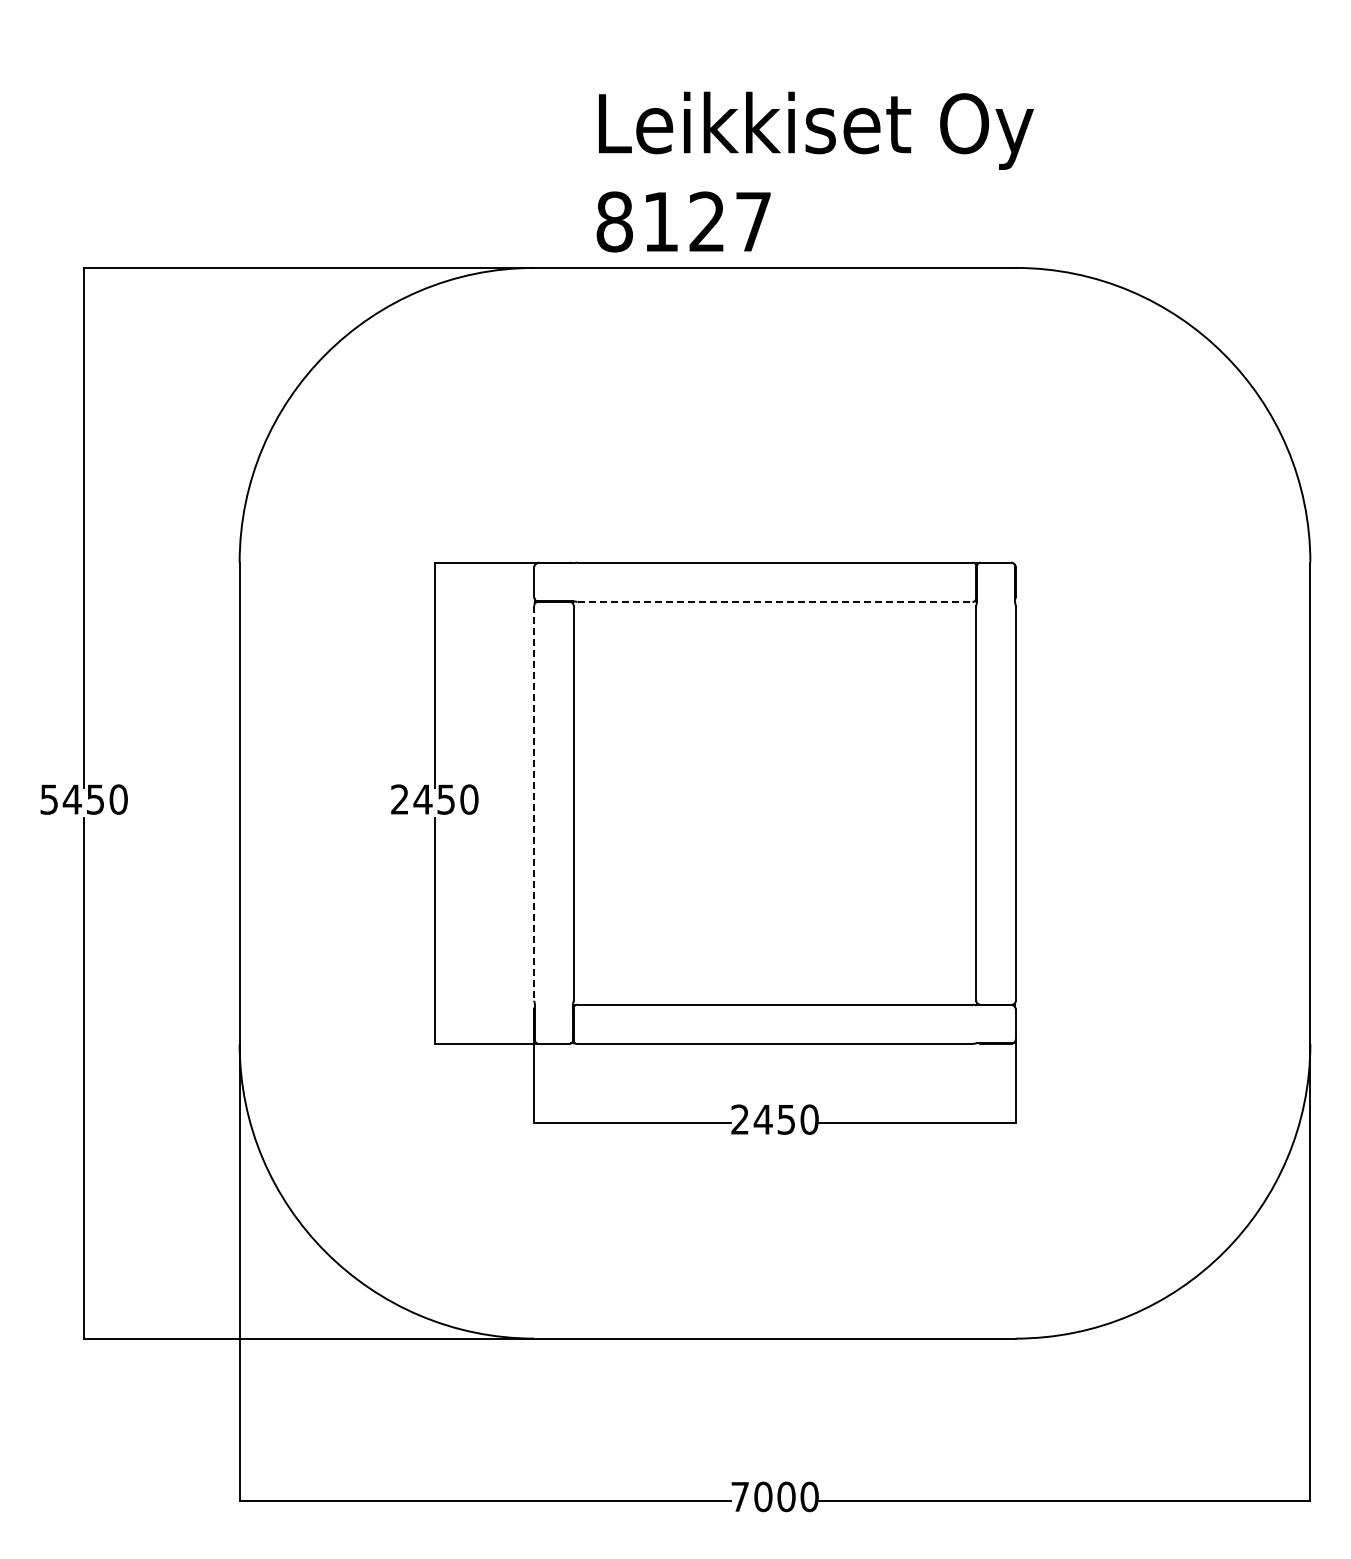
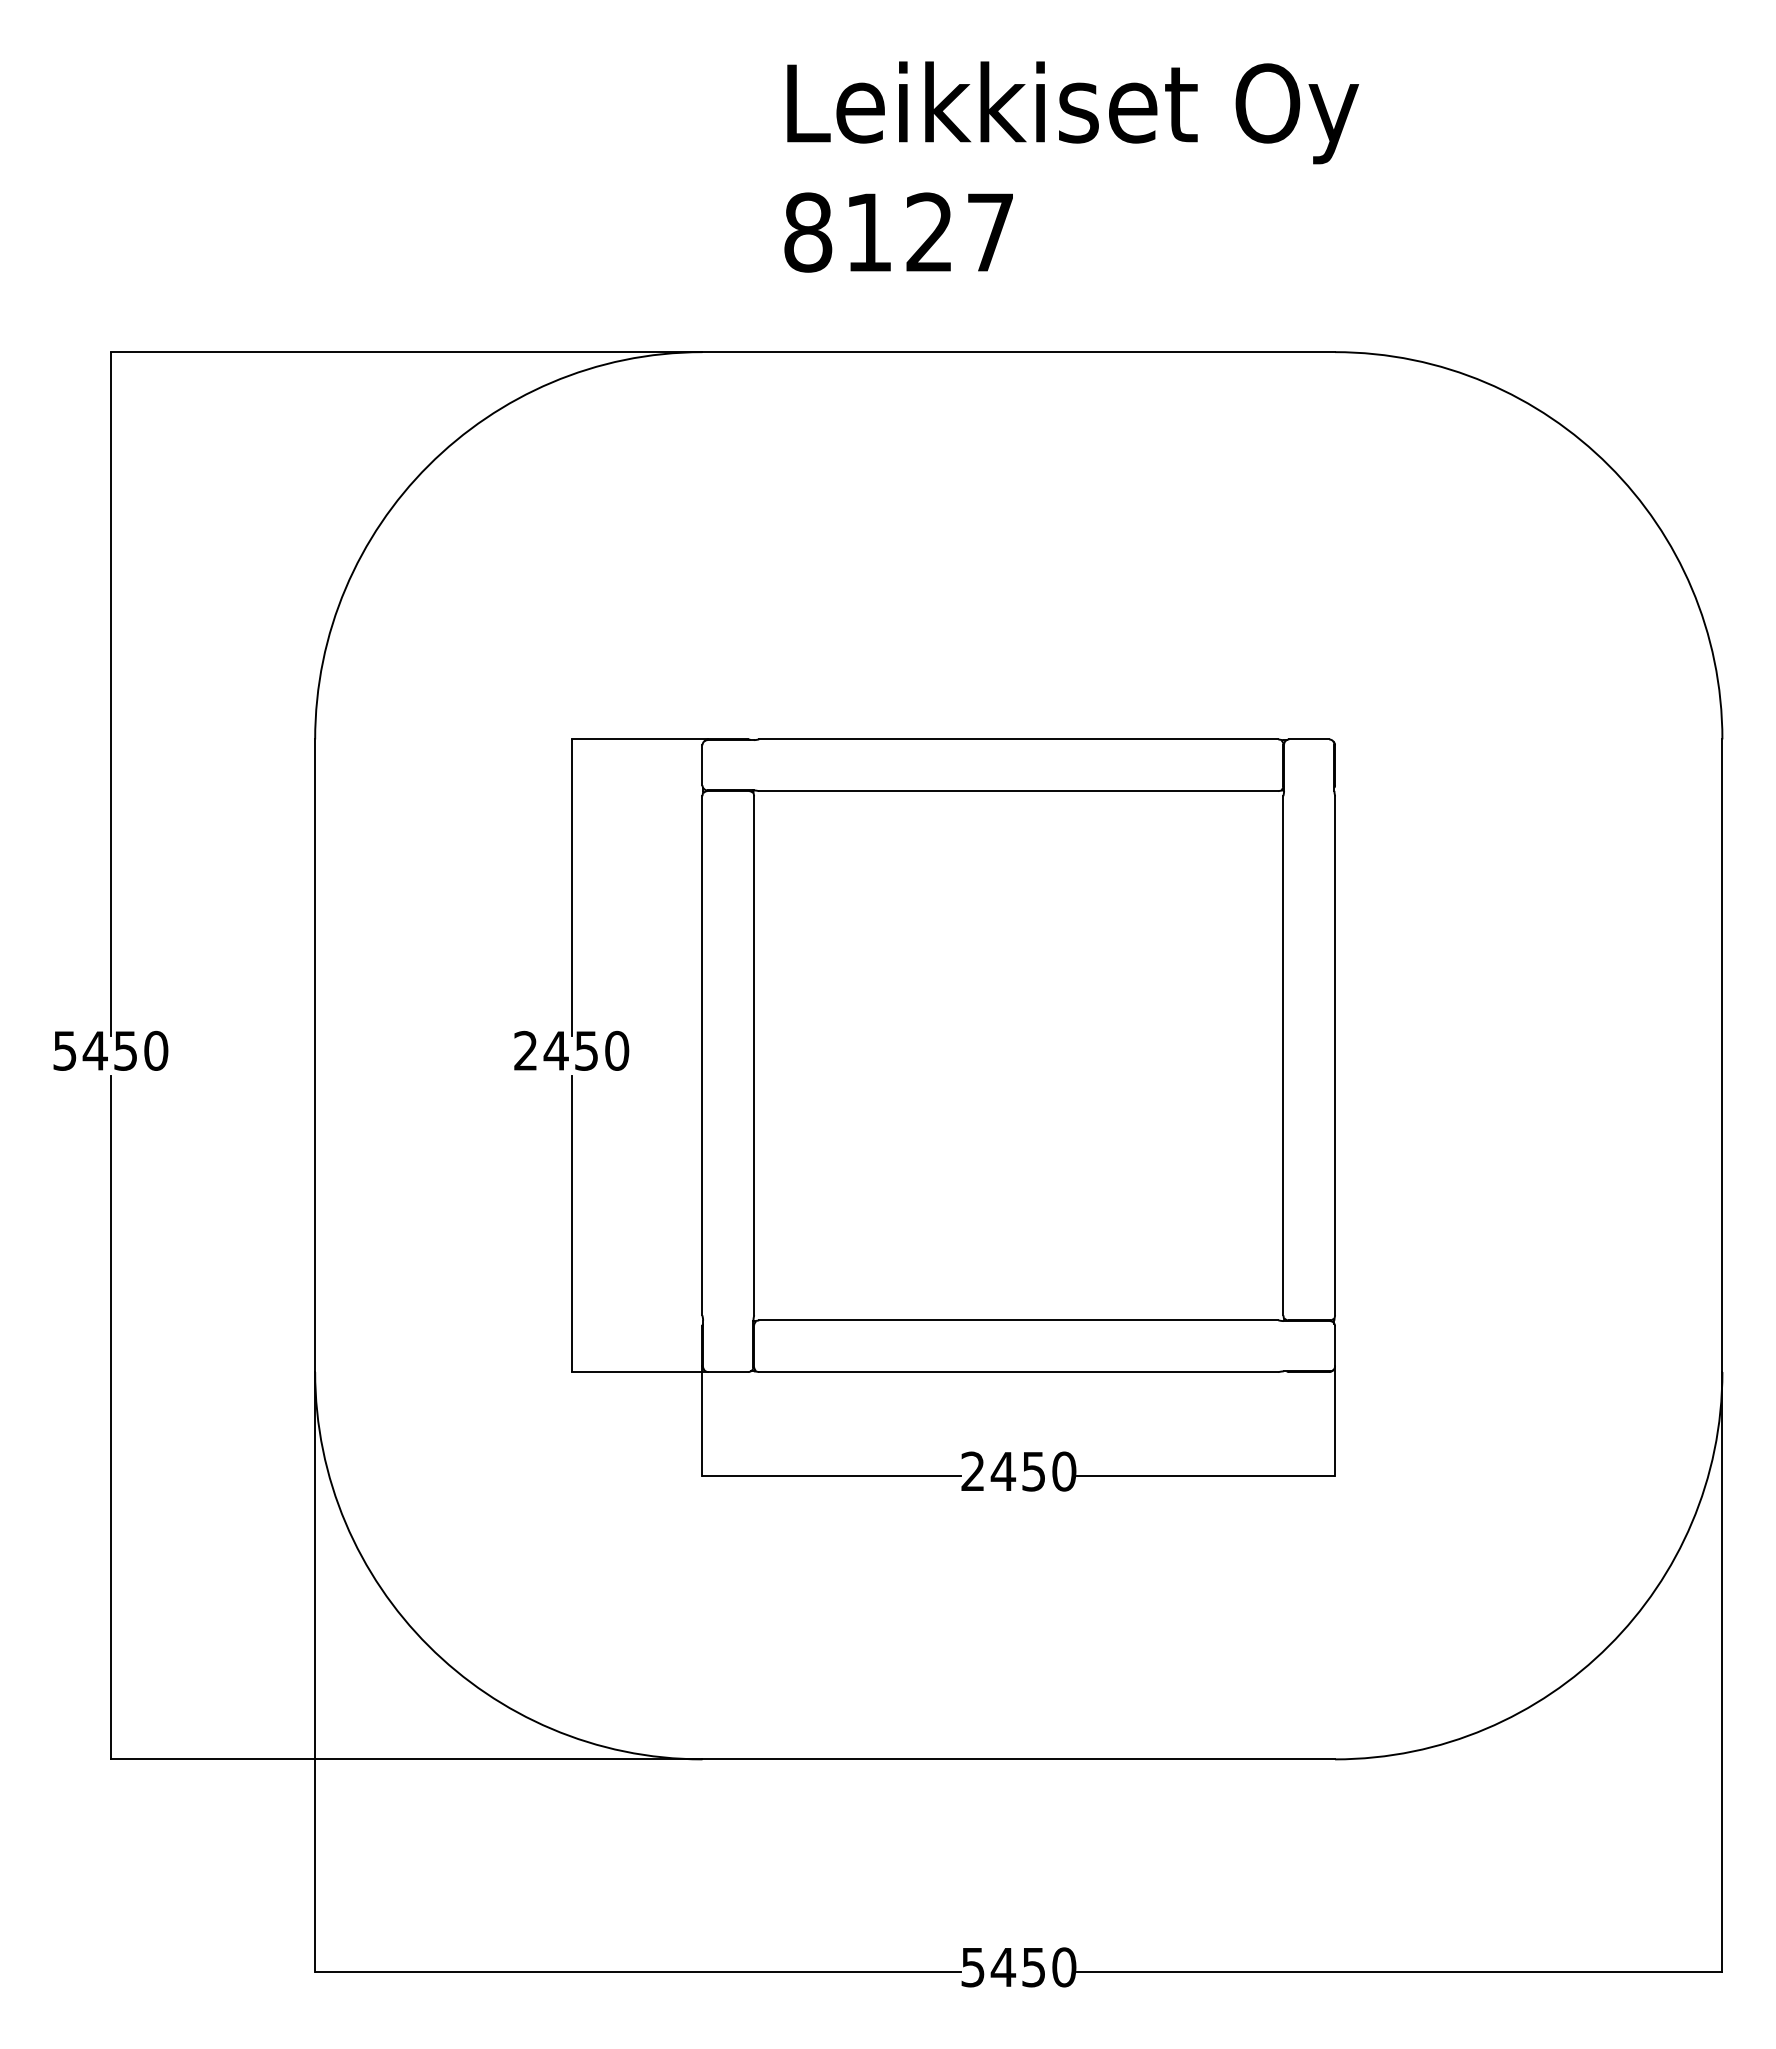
text: (814, 171) -> (1070, 166), moved
line: (775, 601) -> (1019, 790), dashed -> solid
line: (534, 803) -> (702, 1056), dashed -> solid
text: (763, 1496) -> (1003, 1966), 7000 -> 5450

